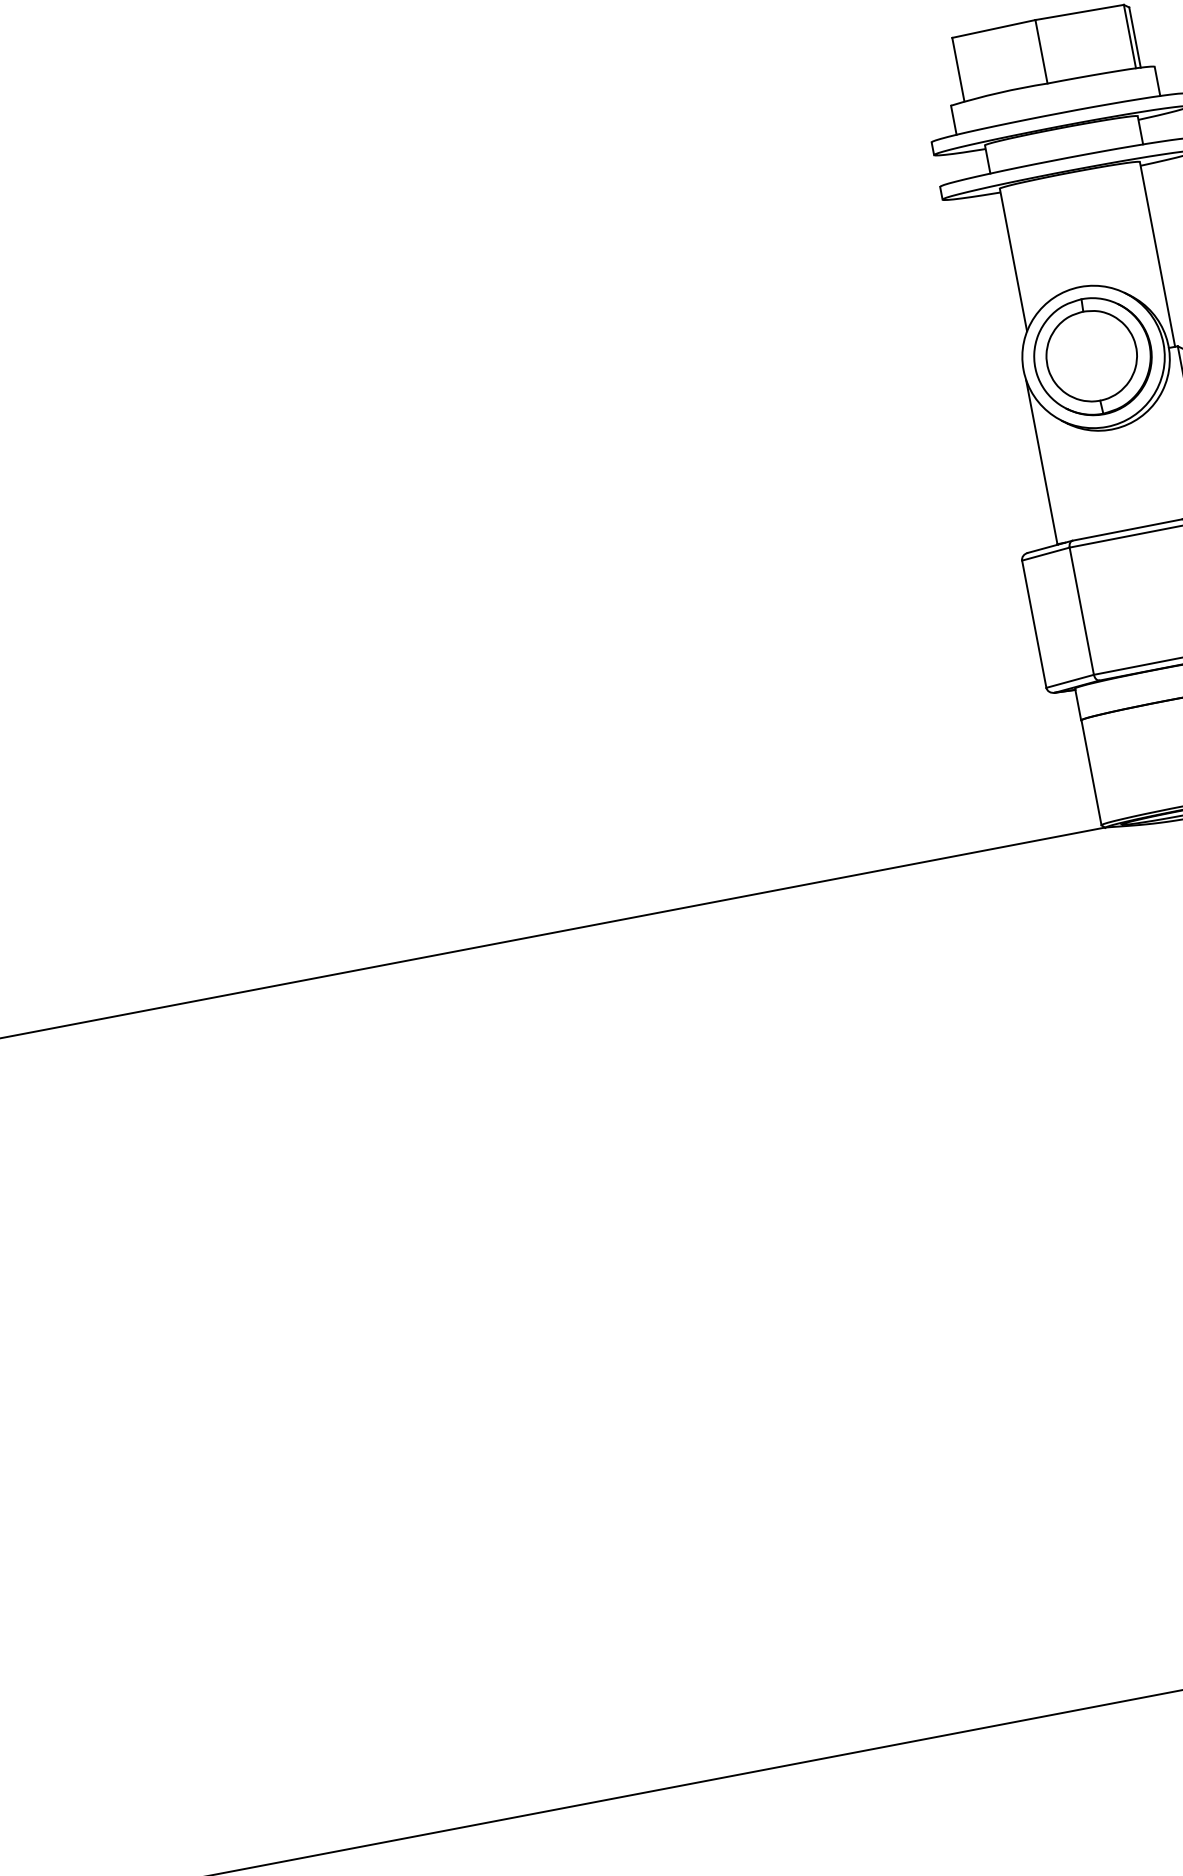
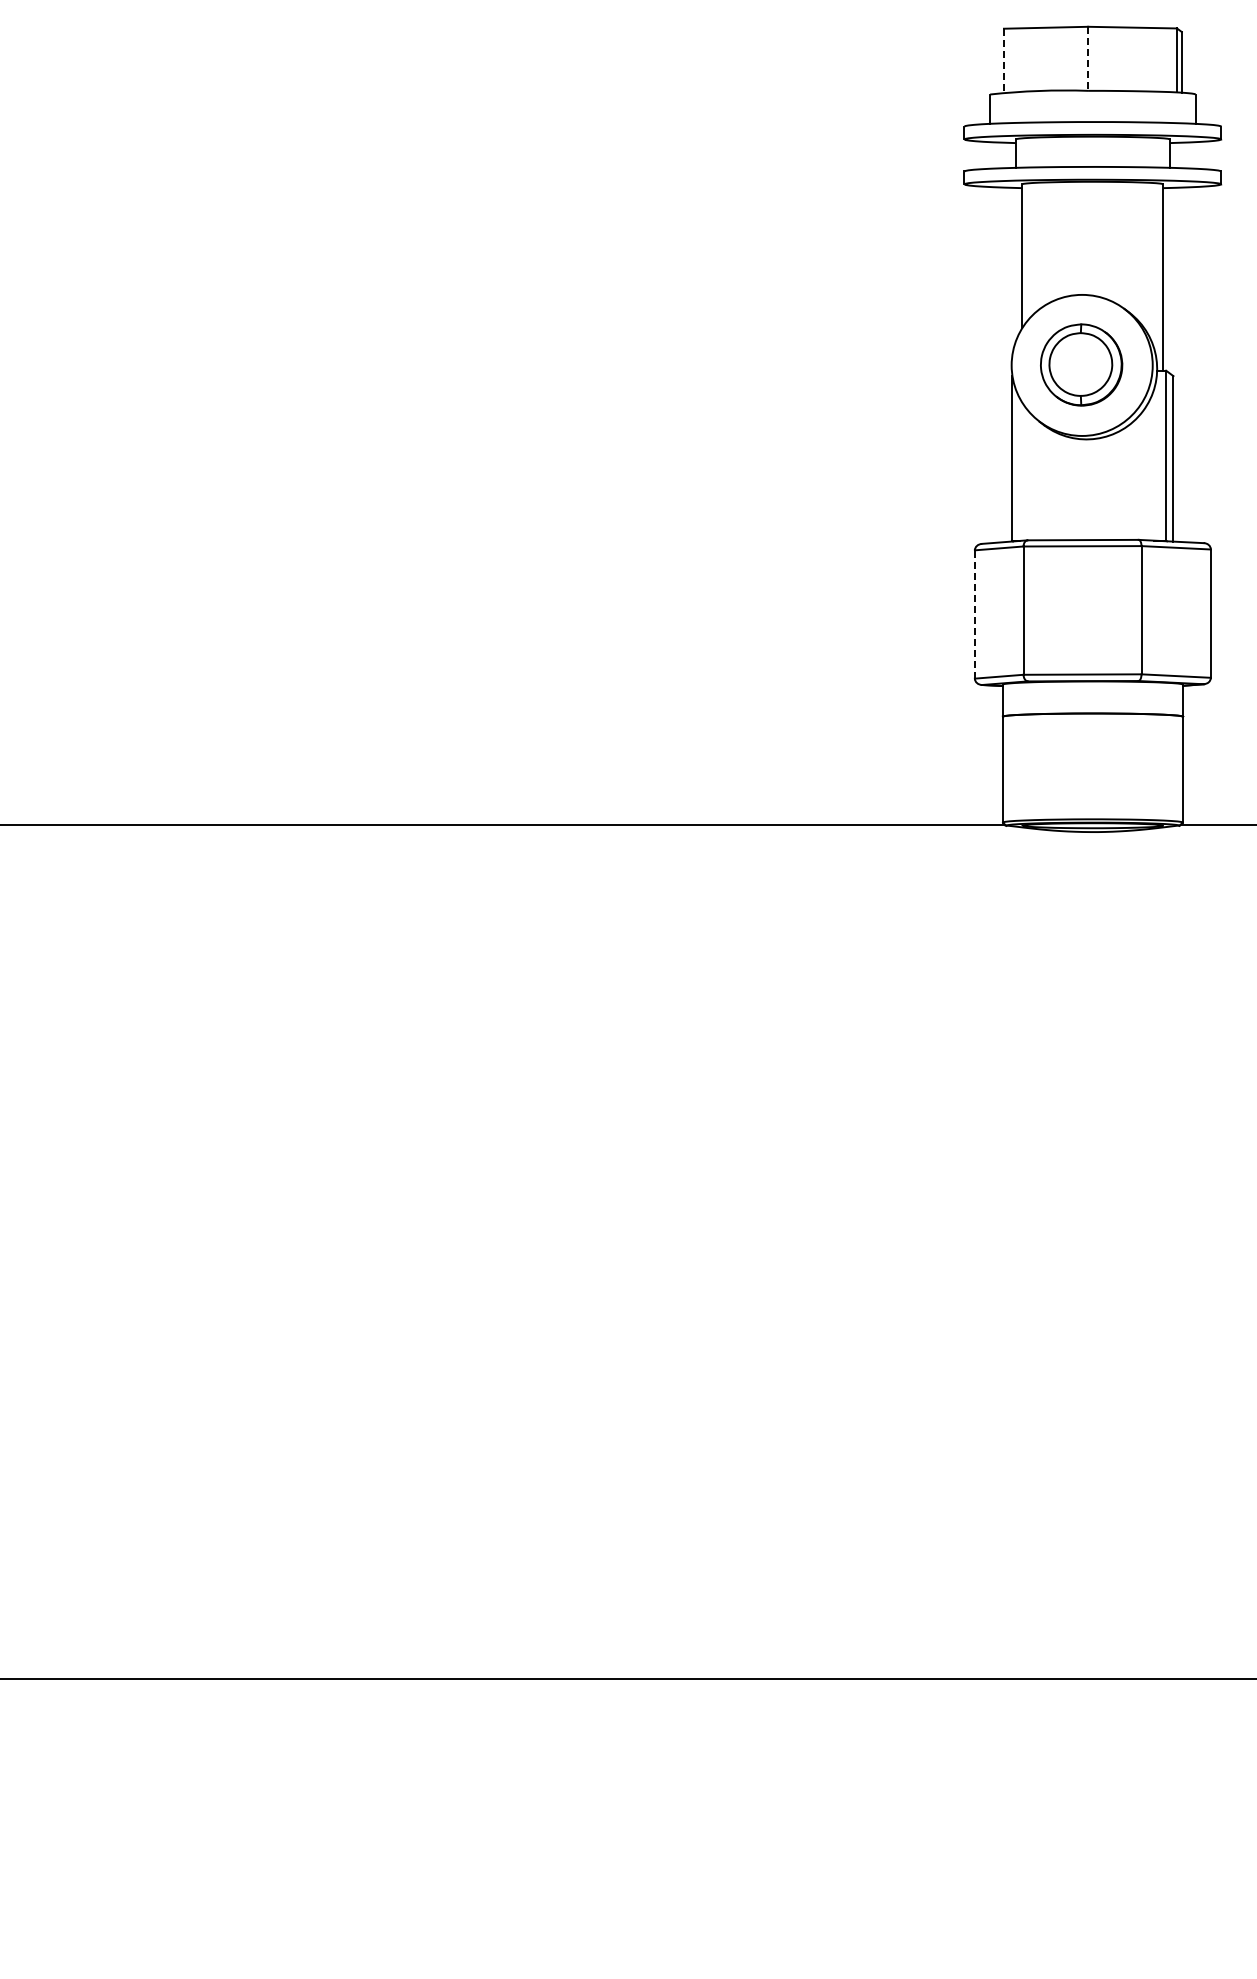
line: (1041, 52) -> (1088, 59), solid -> dashed
line: (957, 69) -> (1003, 60), solid -> dashed
part: (1092, 356) -> (1081, 364), size x0.7
line: (1033, 624) -> (974, 614), solid -> dashed

